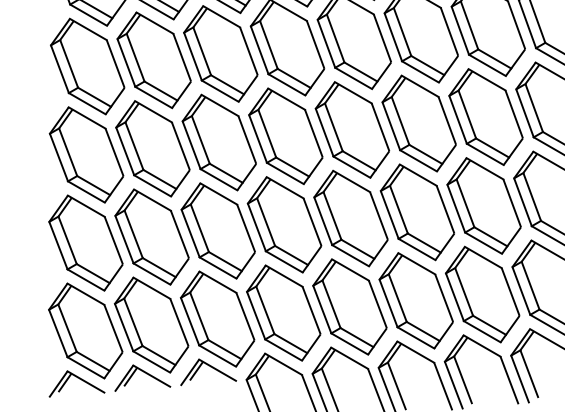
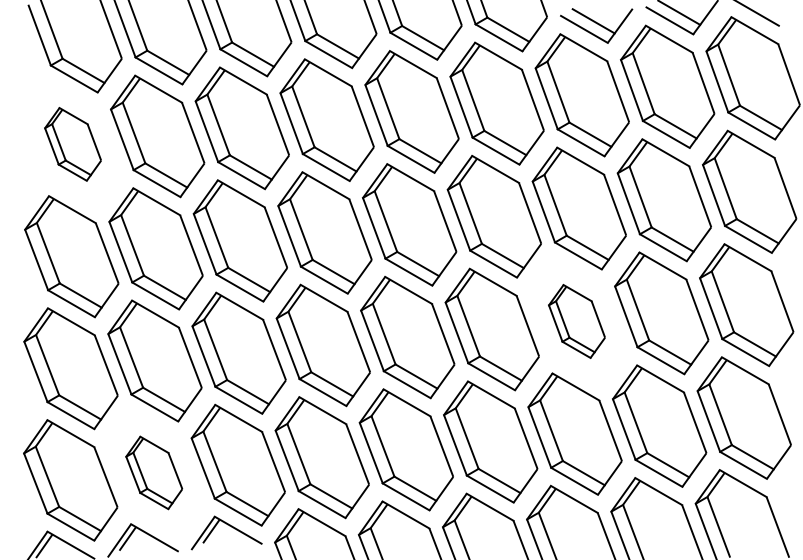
part: (87, 66) -> (72, 144), size x0.6
part: (483, 205) -> (576, 321), size x0.6
part: (150, 324) -> (153, 472), size x0.6

